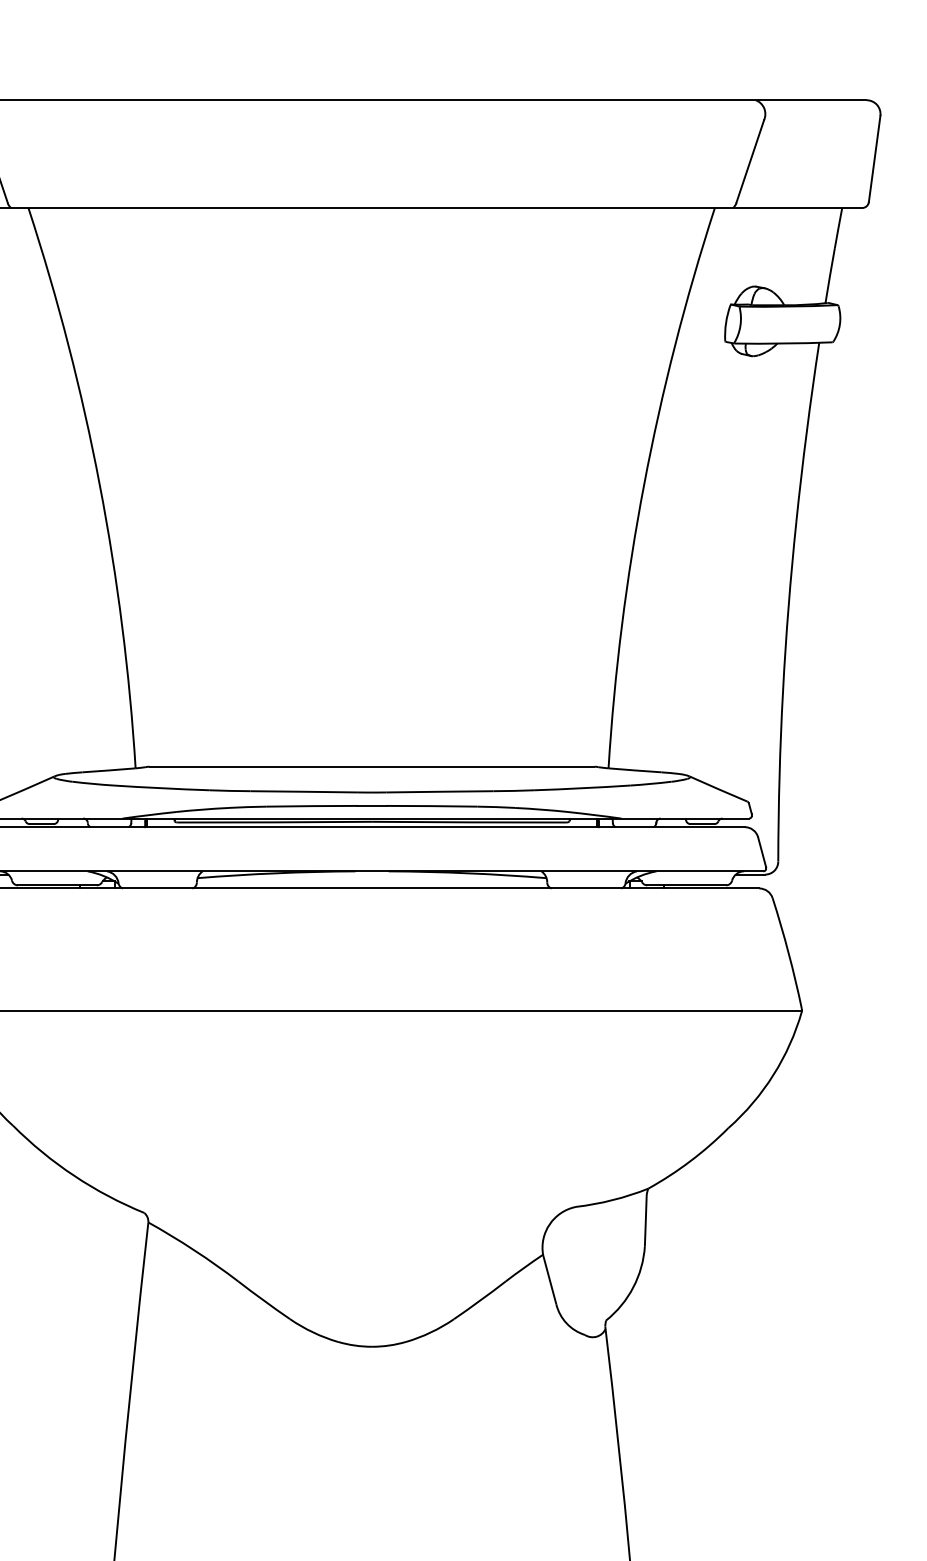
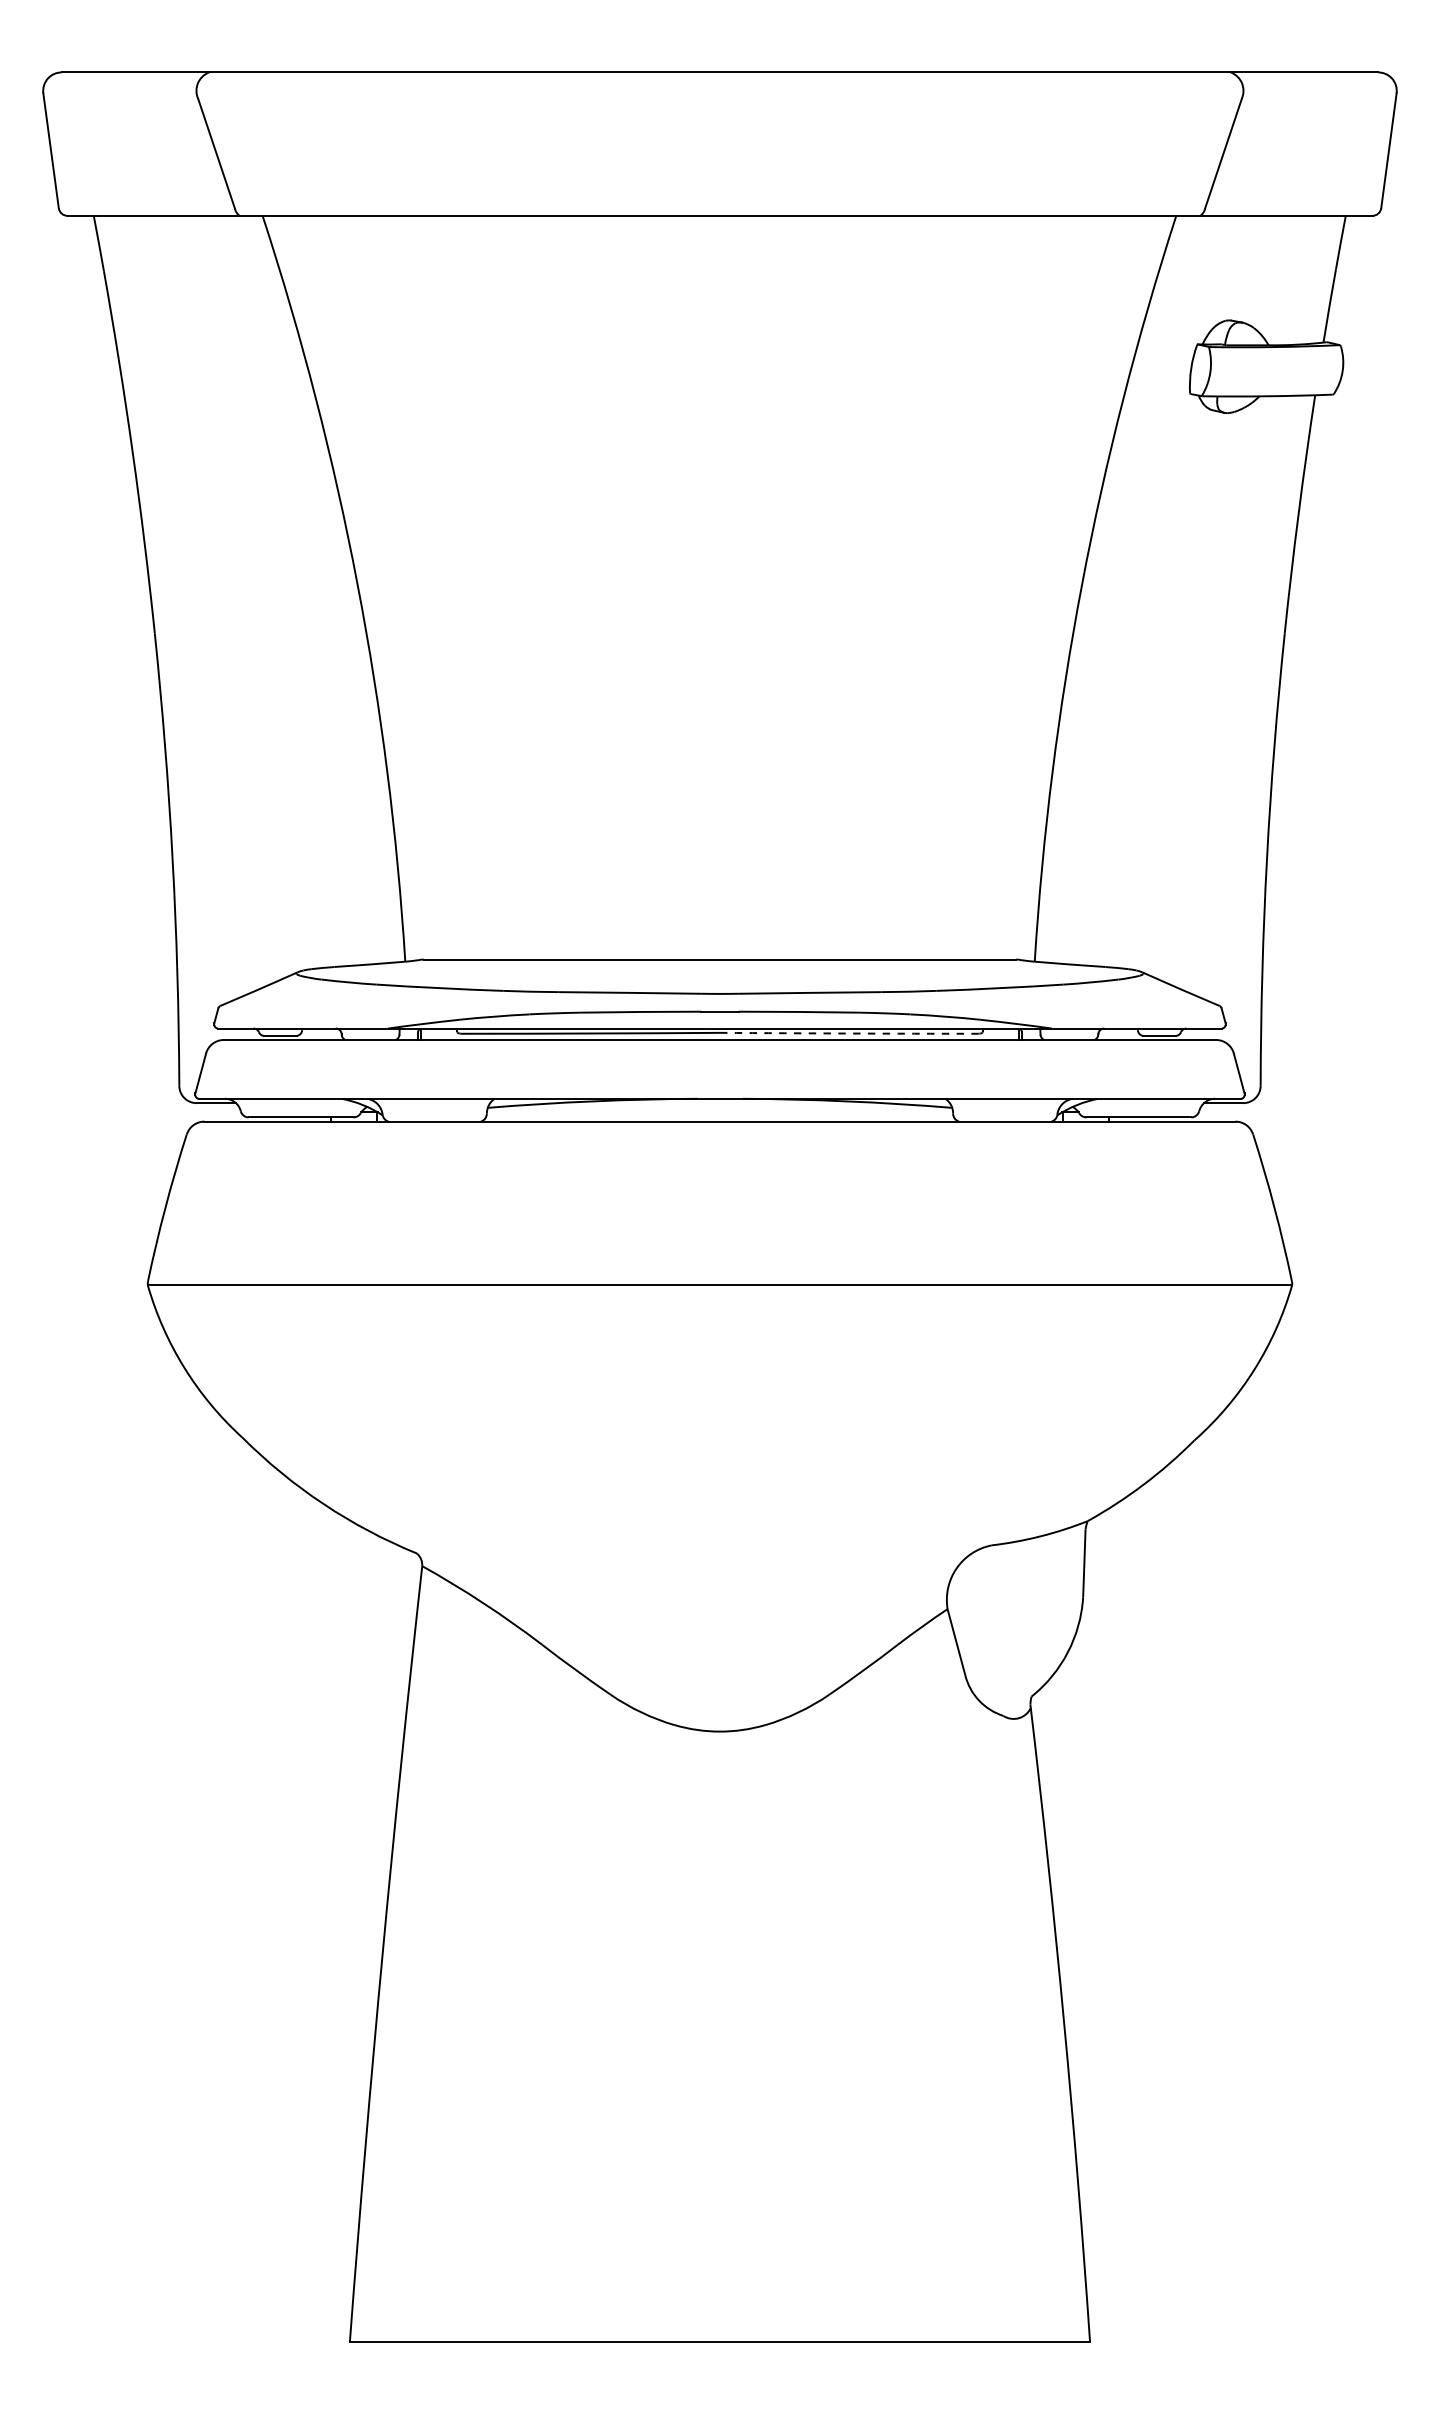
arc: (469, 822) -> (849, 1033), solid -> dashed

